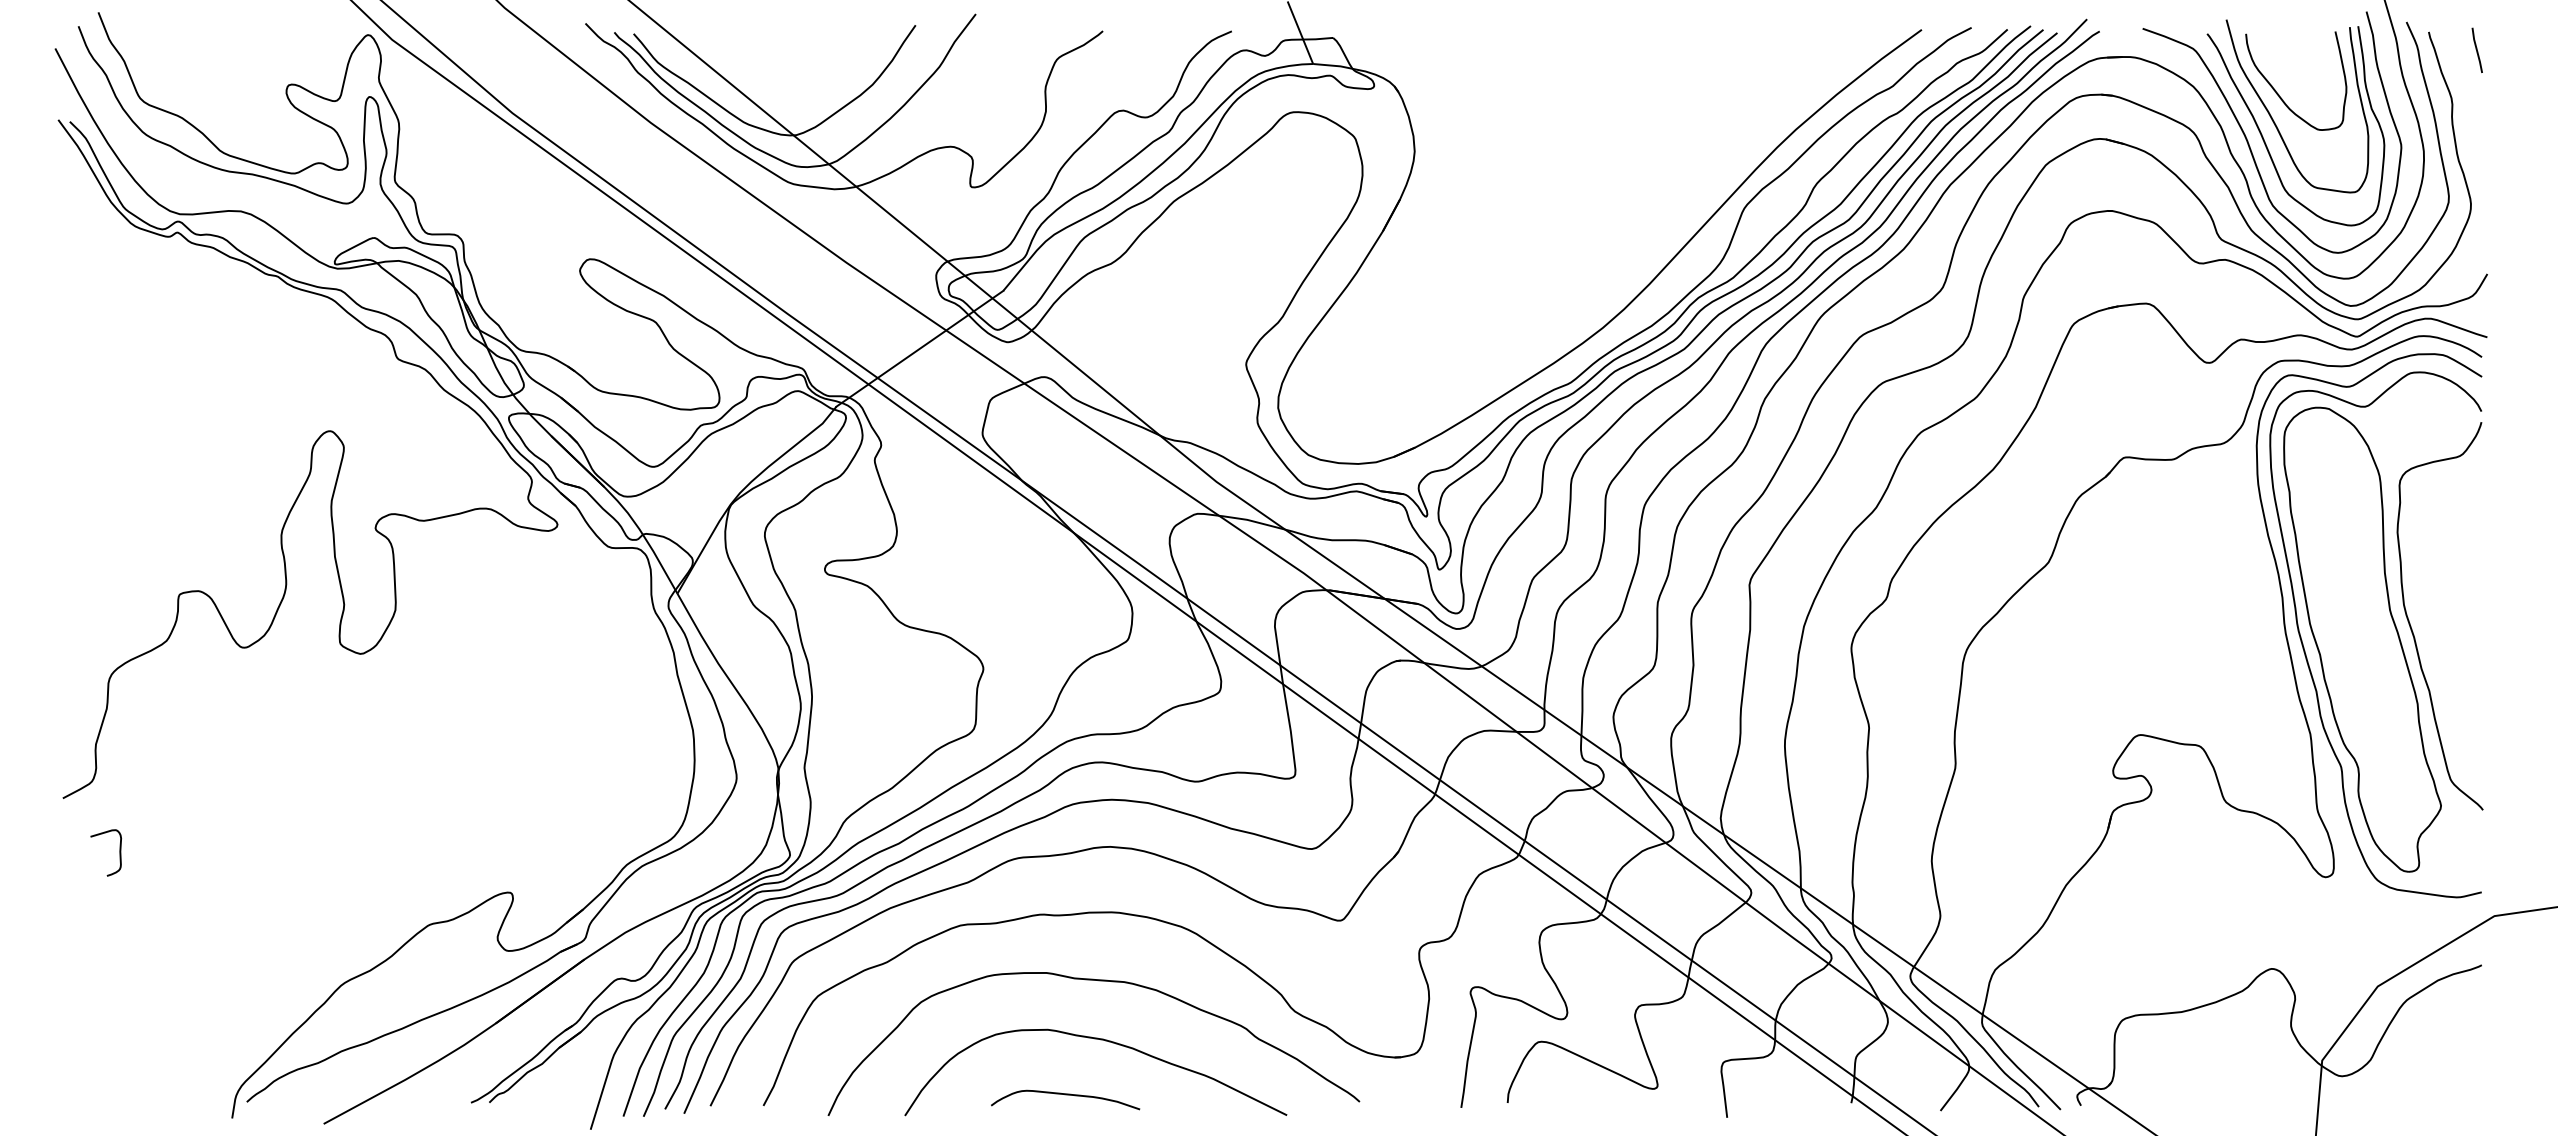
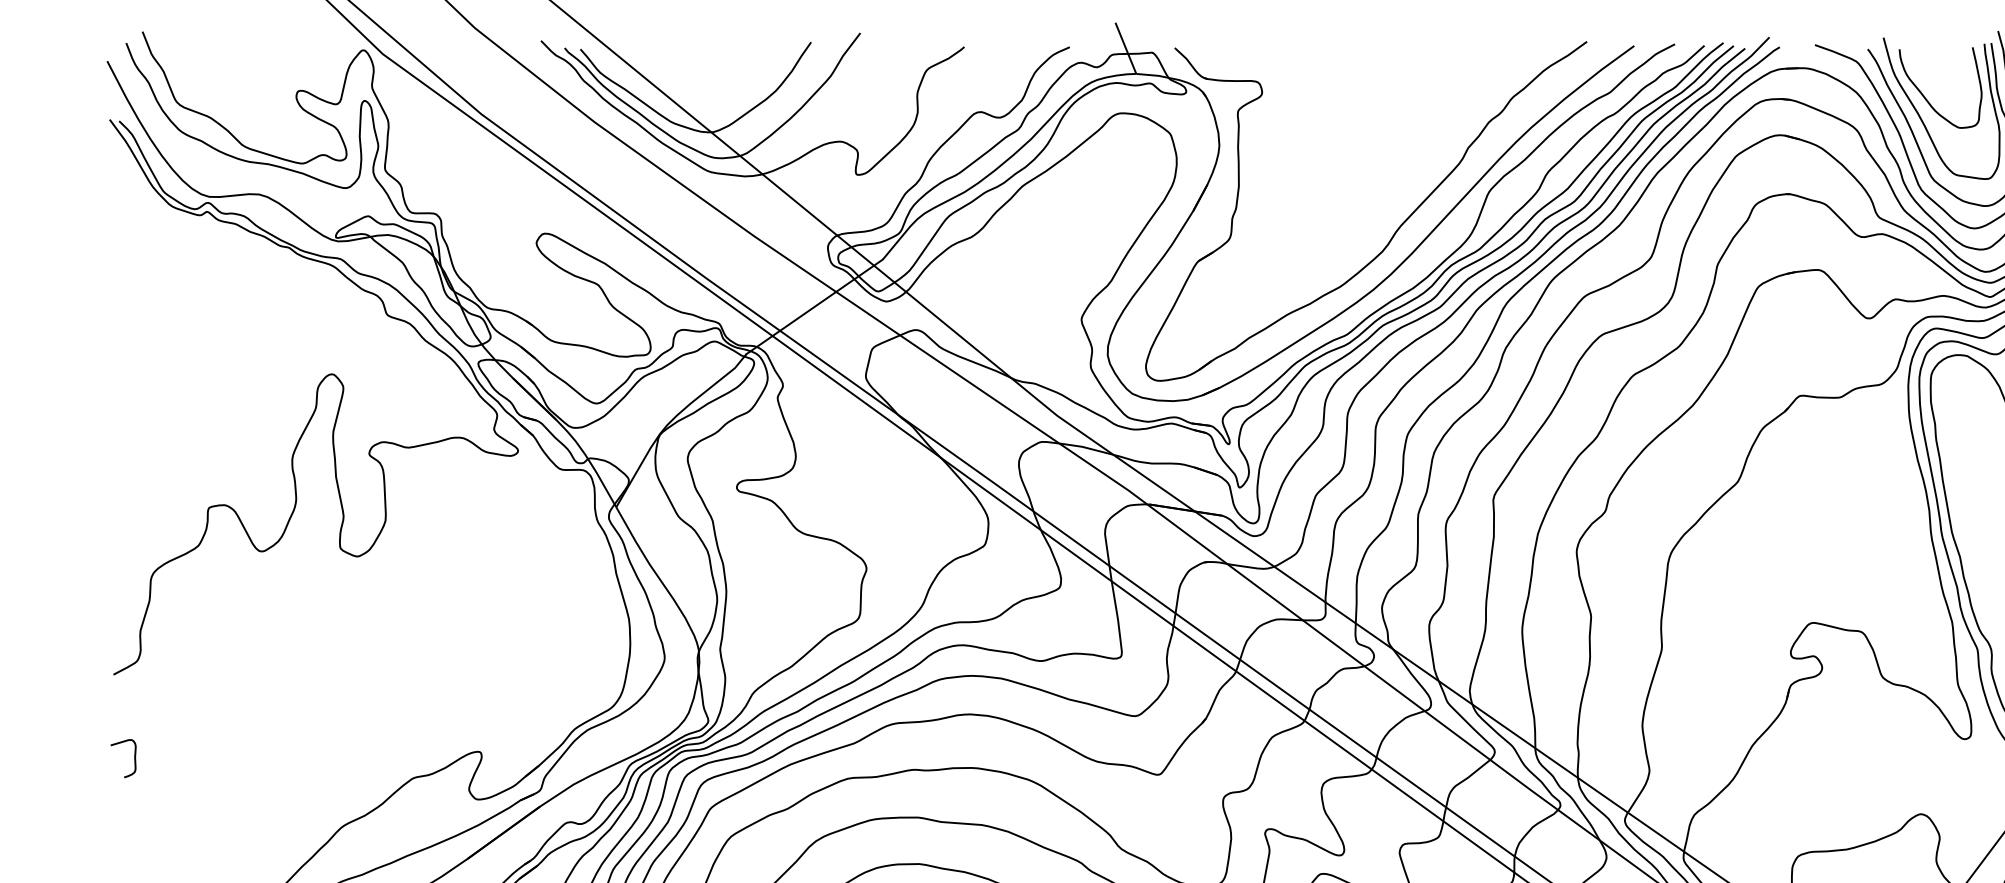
part: (1630, 255) -> (1395, 230), added
curve: (119, 852) -> (134, 758), moved

